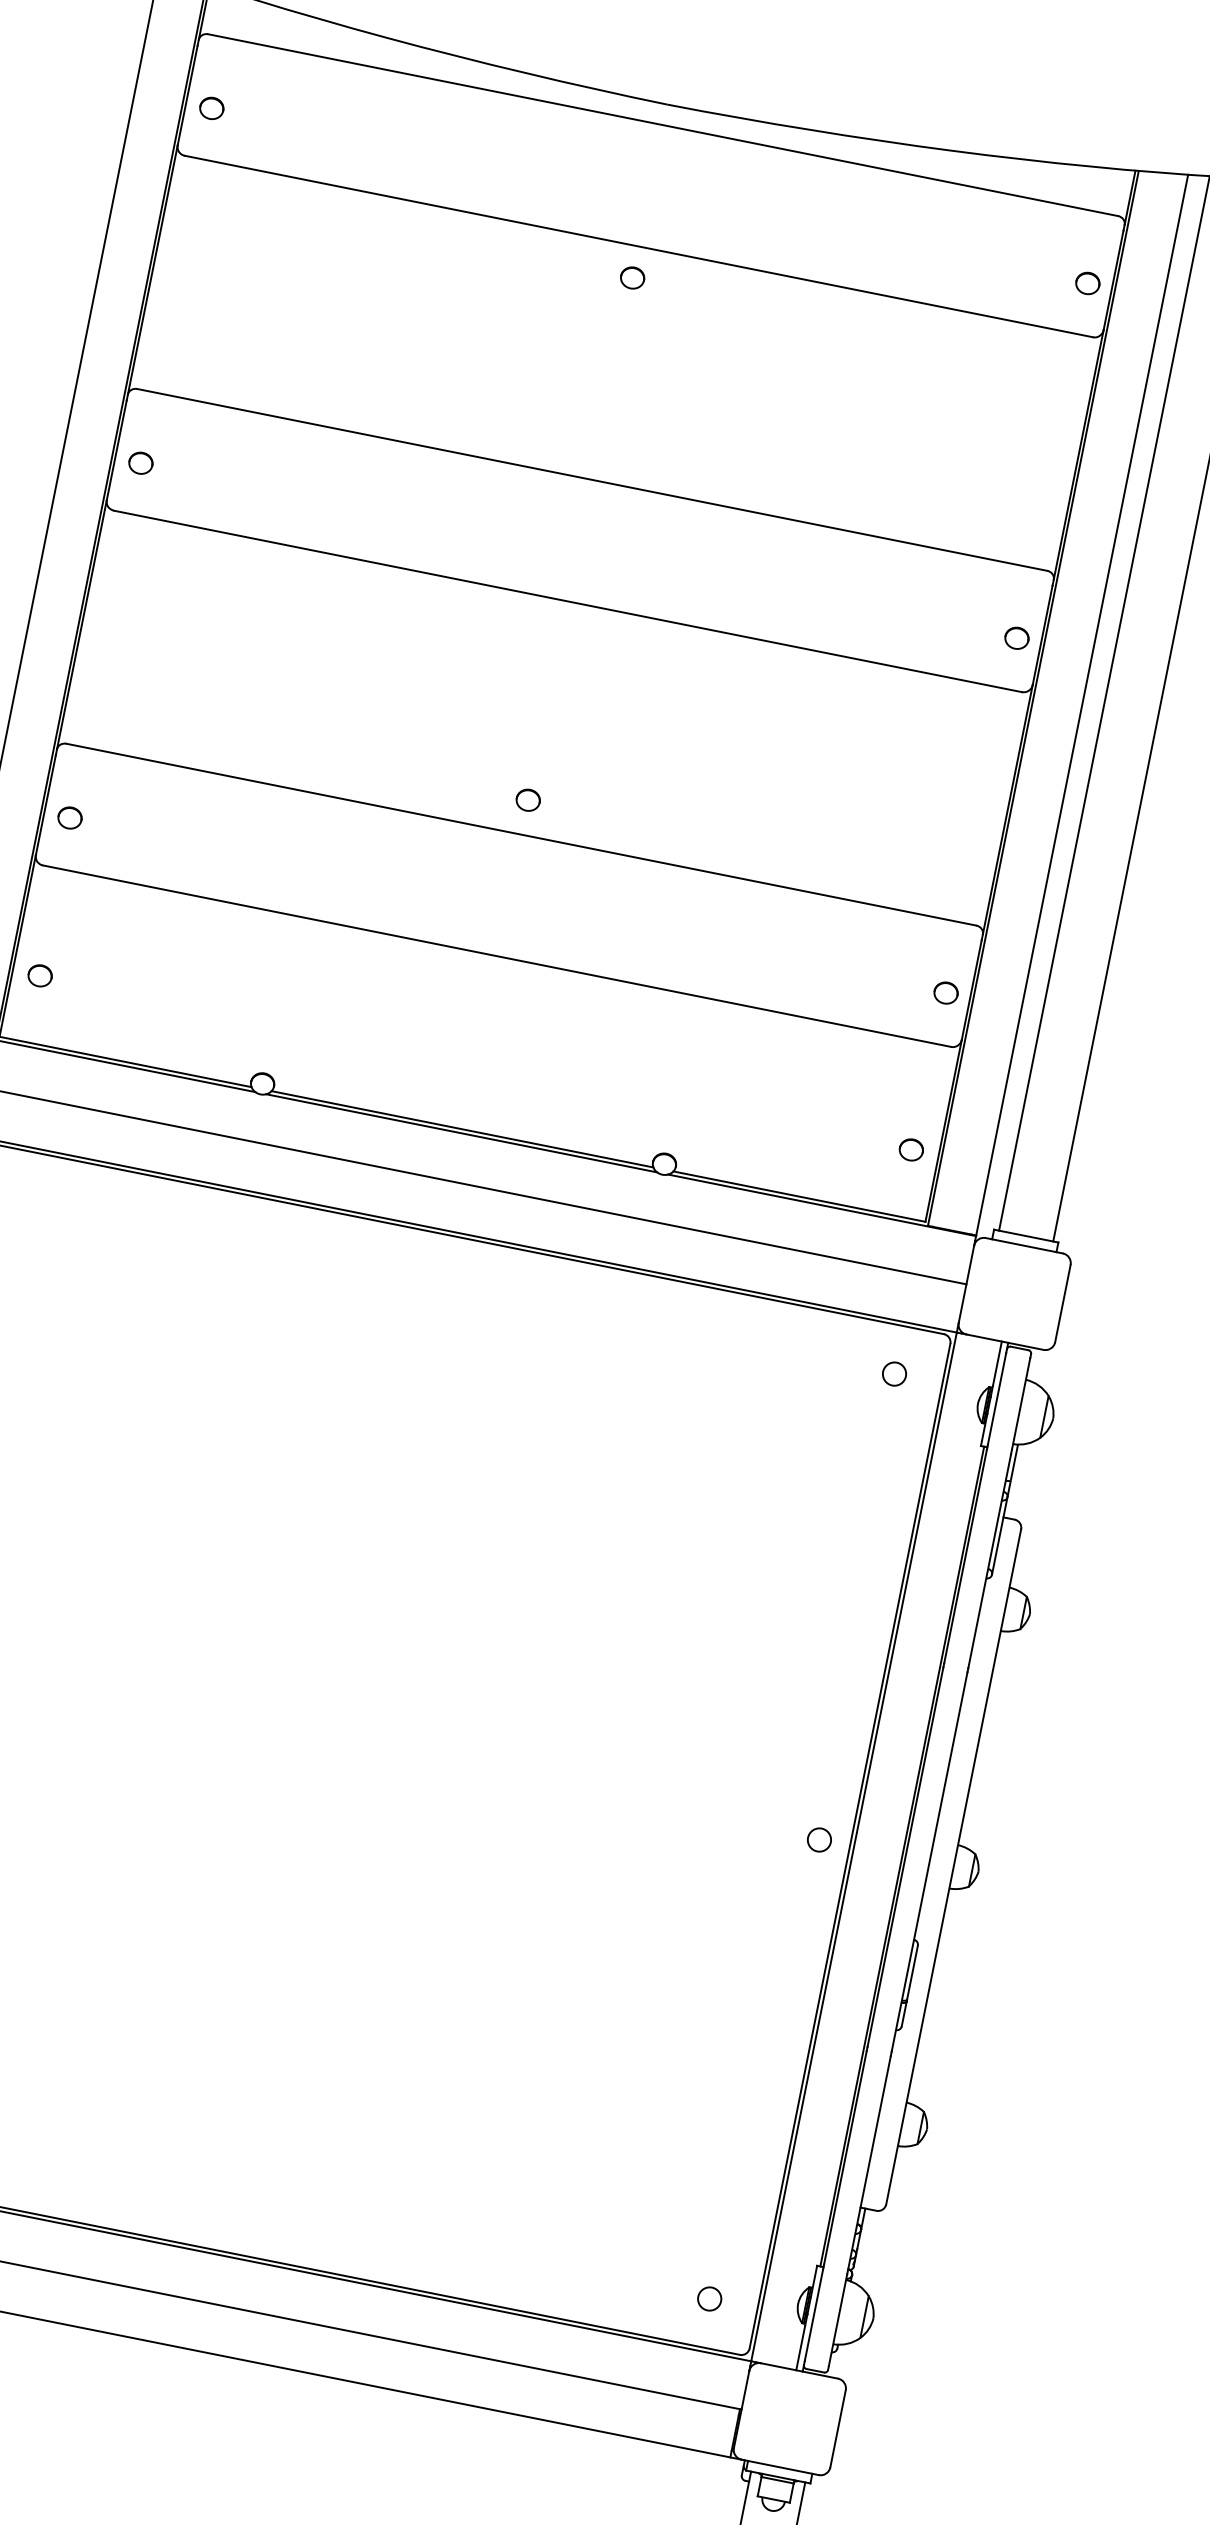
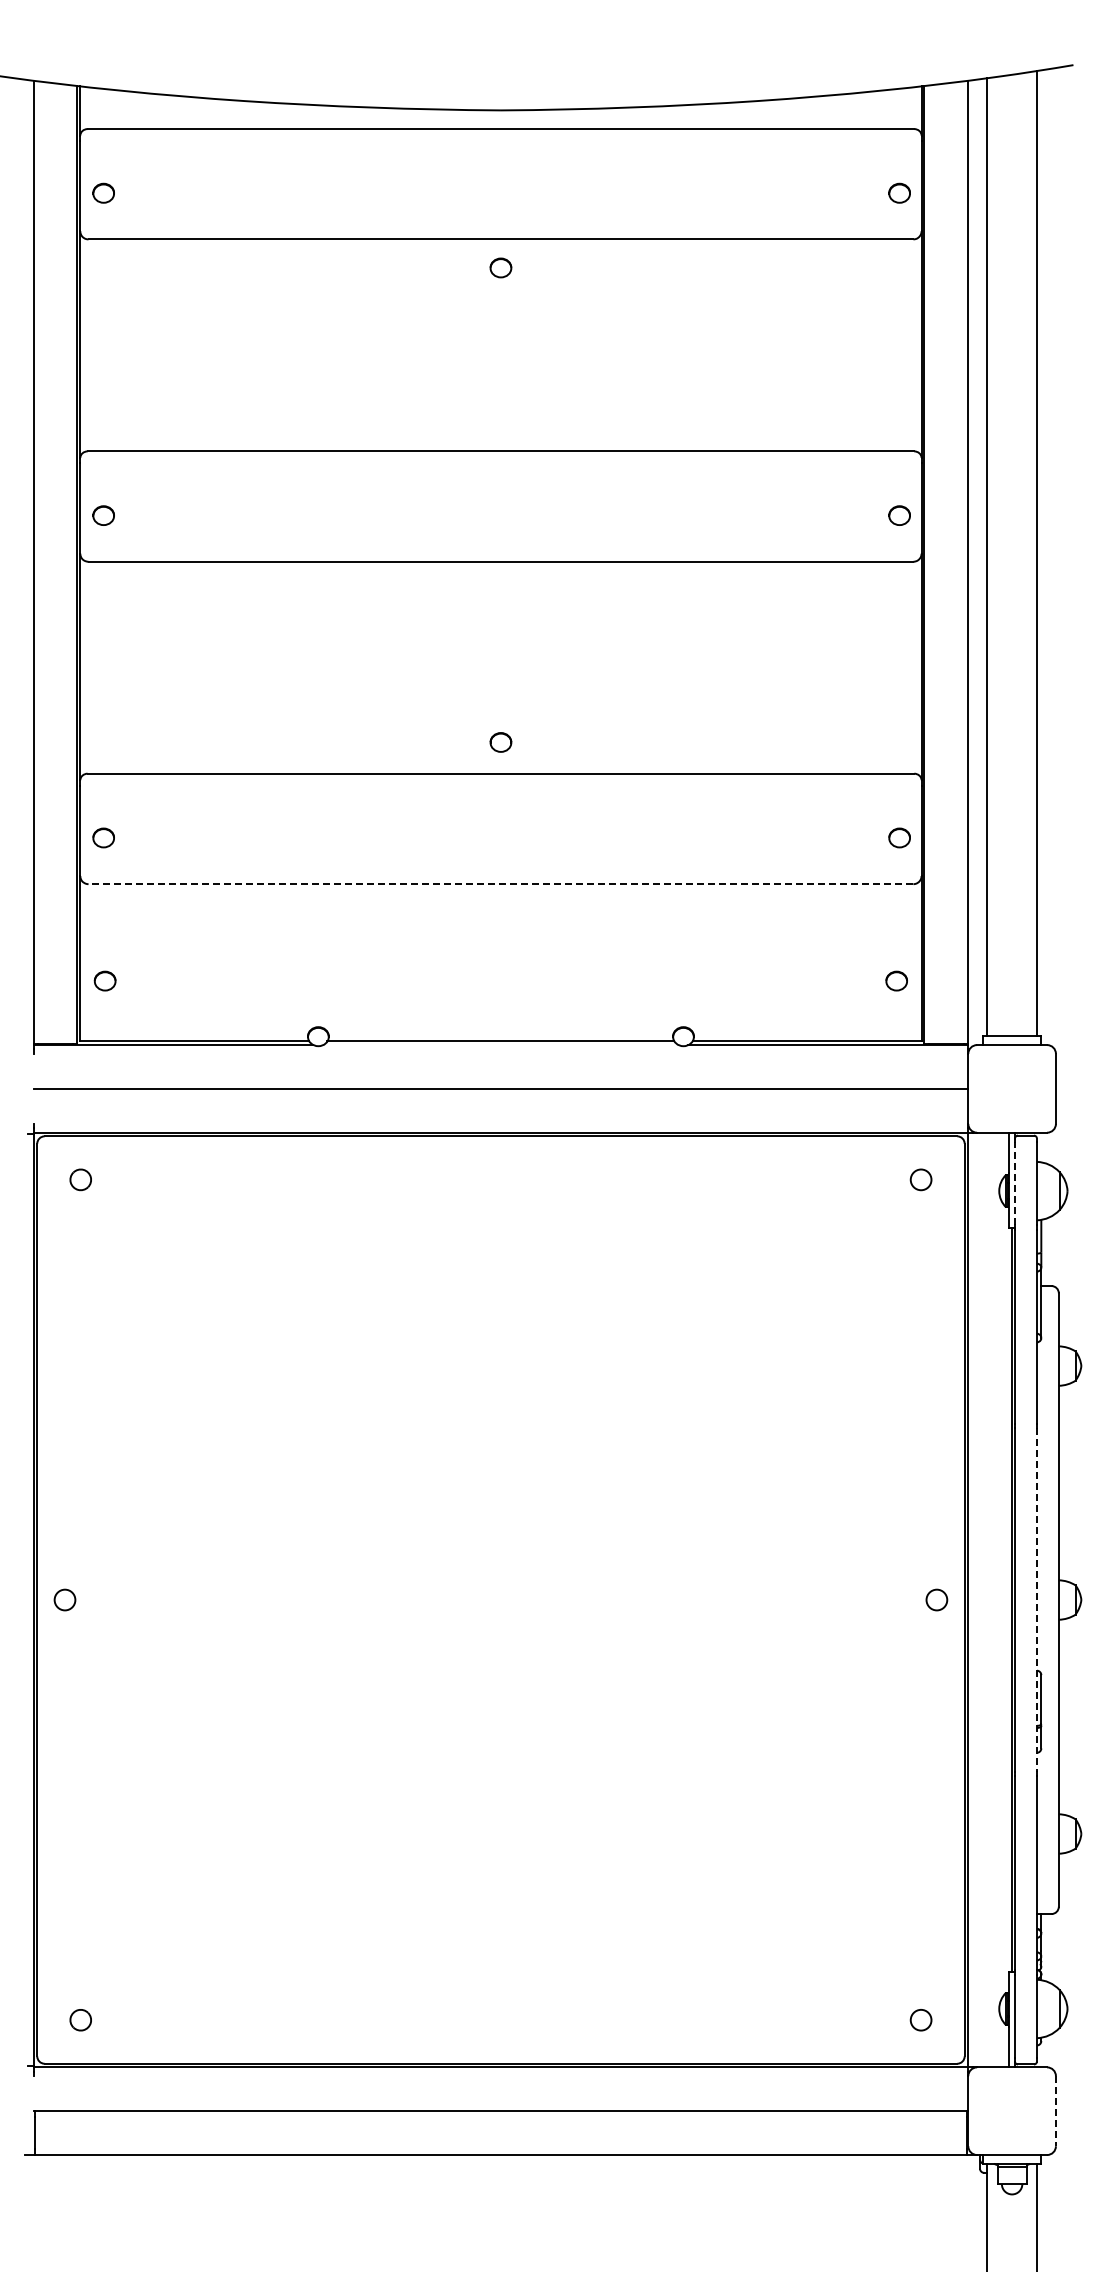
line: (496, 956) -> (500, 884), solid -> dashed
line: (461, 1133) -> (500, 1045), removed
line: (997, 1398) -> (1015, 1183), solid -> dashed
line: (929, 1862) -> (1036, 1600), solid -> dashed
line: (837, 2429) -> (1055, 2111), solid -> dashed

